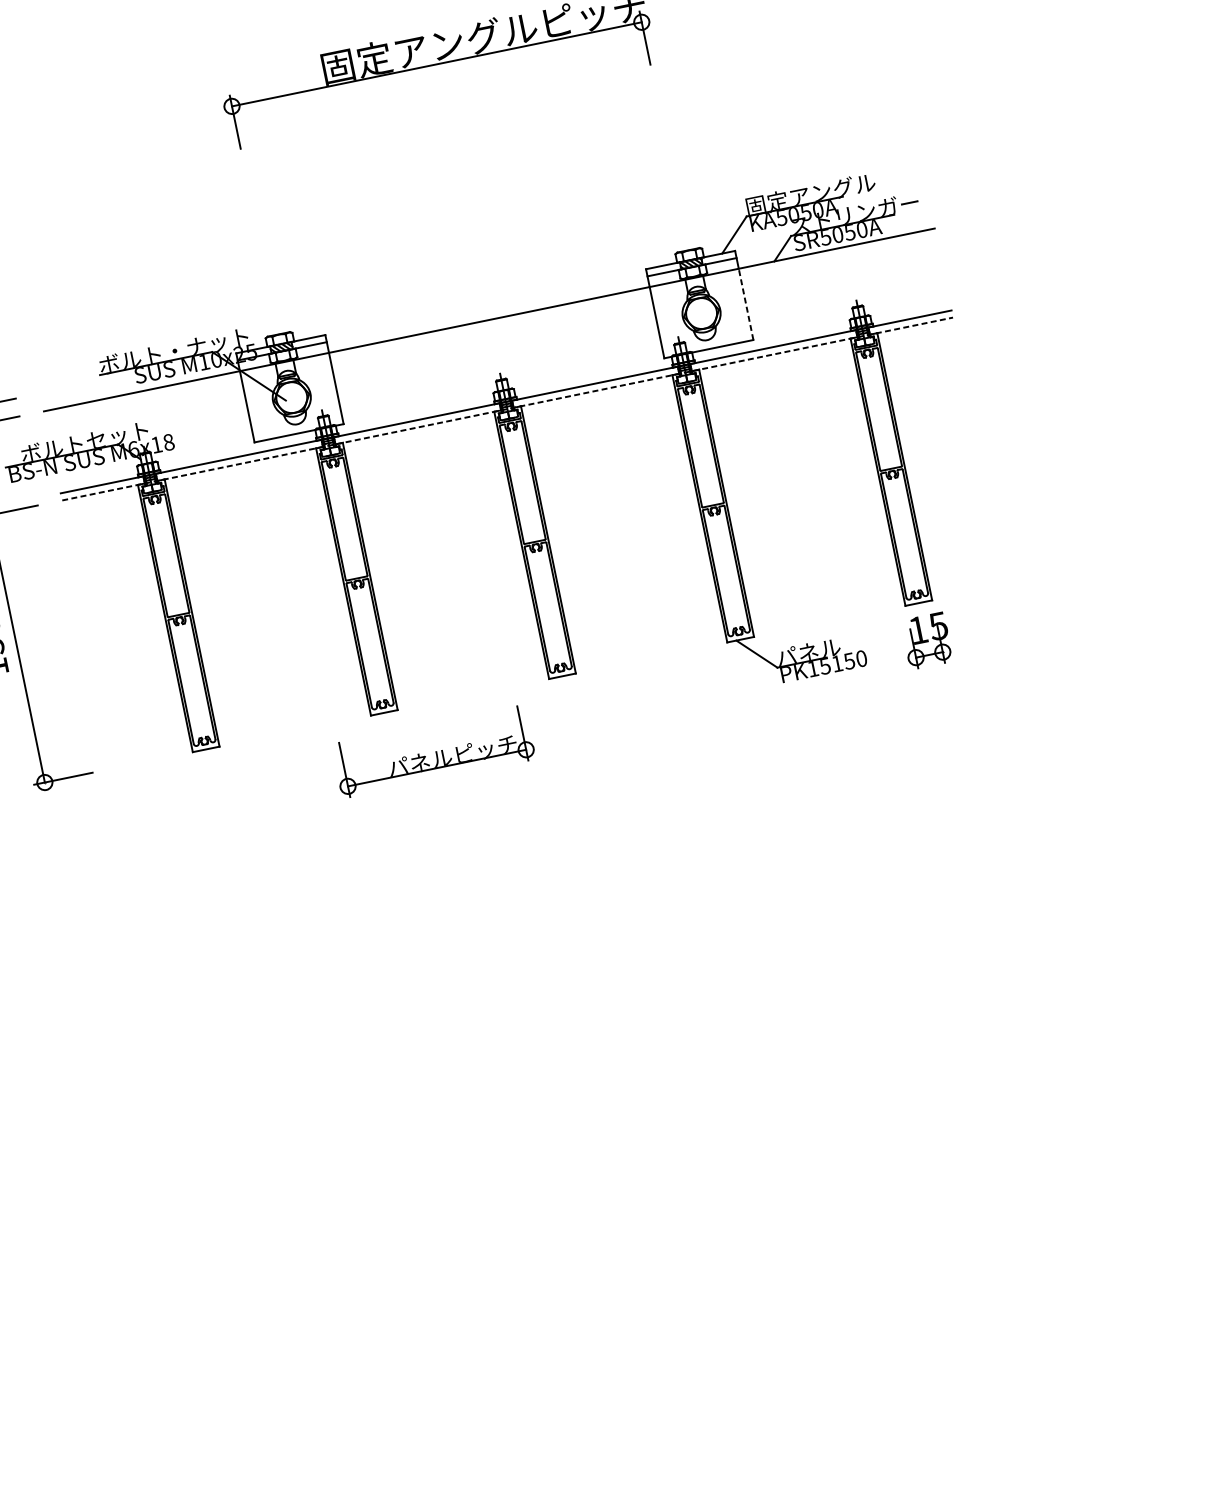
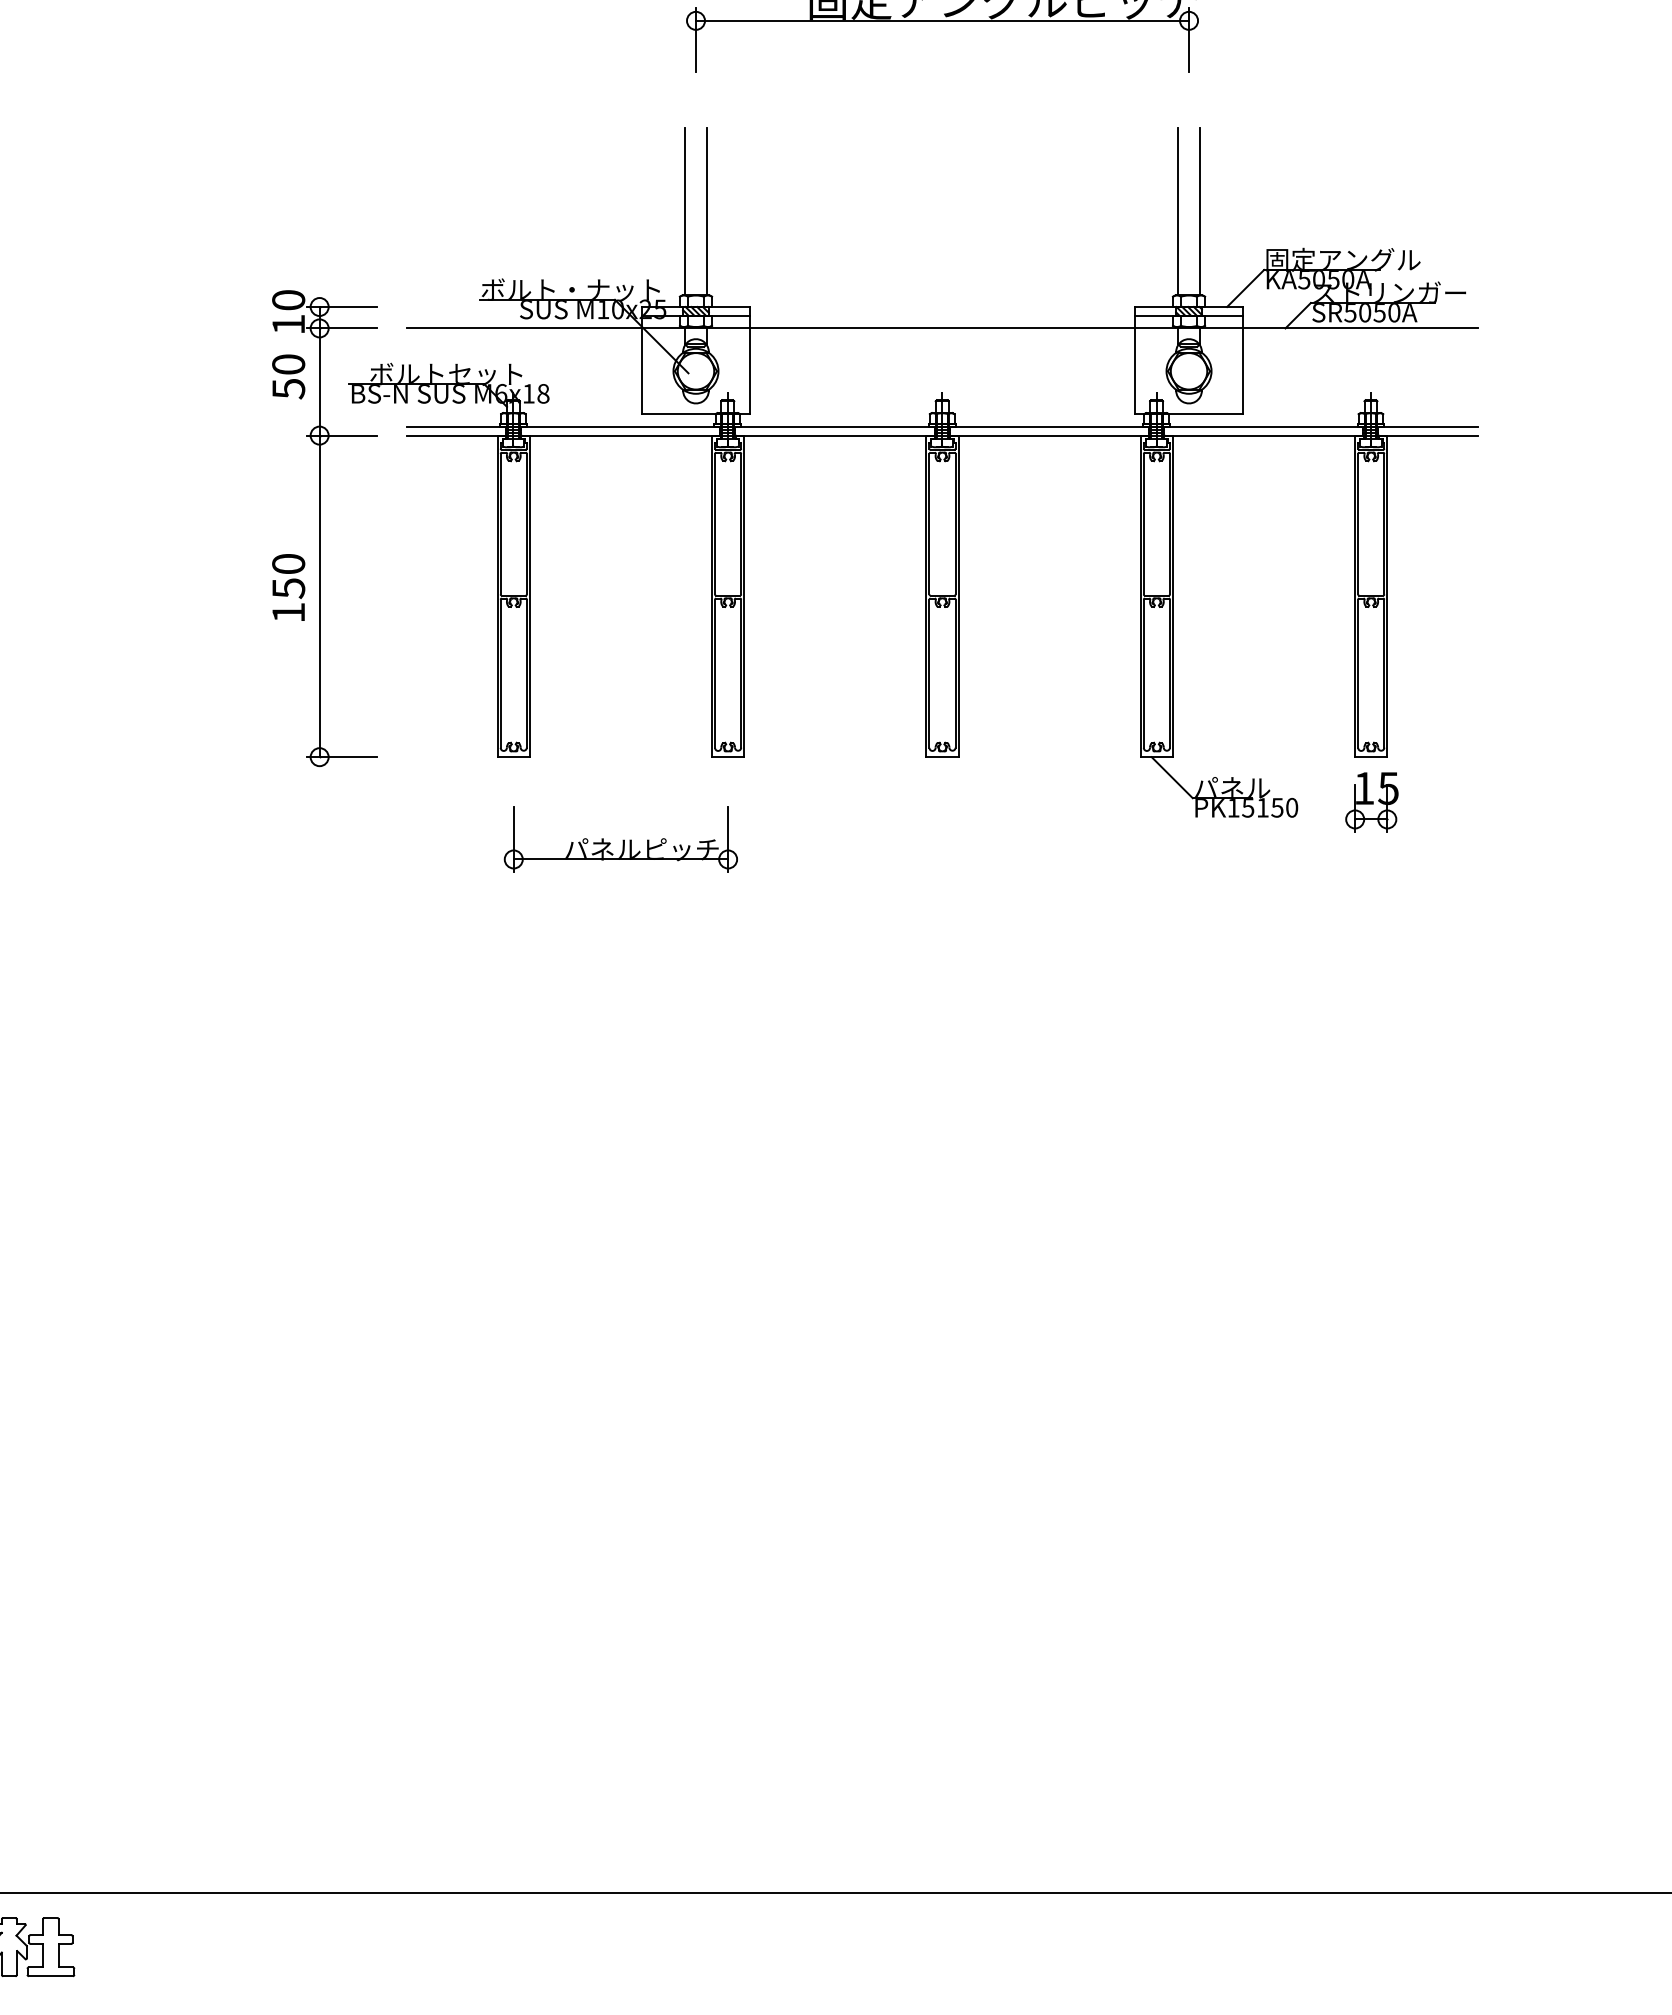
line: (682, 178) -> (1199, 211), added
line: (665, 182) -> (1178, 211), added
line: (273, 263) -> (706, 211), added
line: (255, 266) -> (685, 211), added
line: (746, 304) -> (1242, 371), dashed -> solid
line: (507, 408) -> (942, 435), dashed -> solid
part: (433, 751) -> (620, 839), moved

